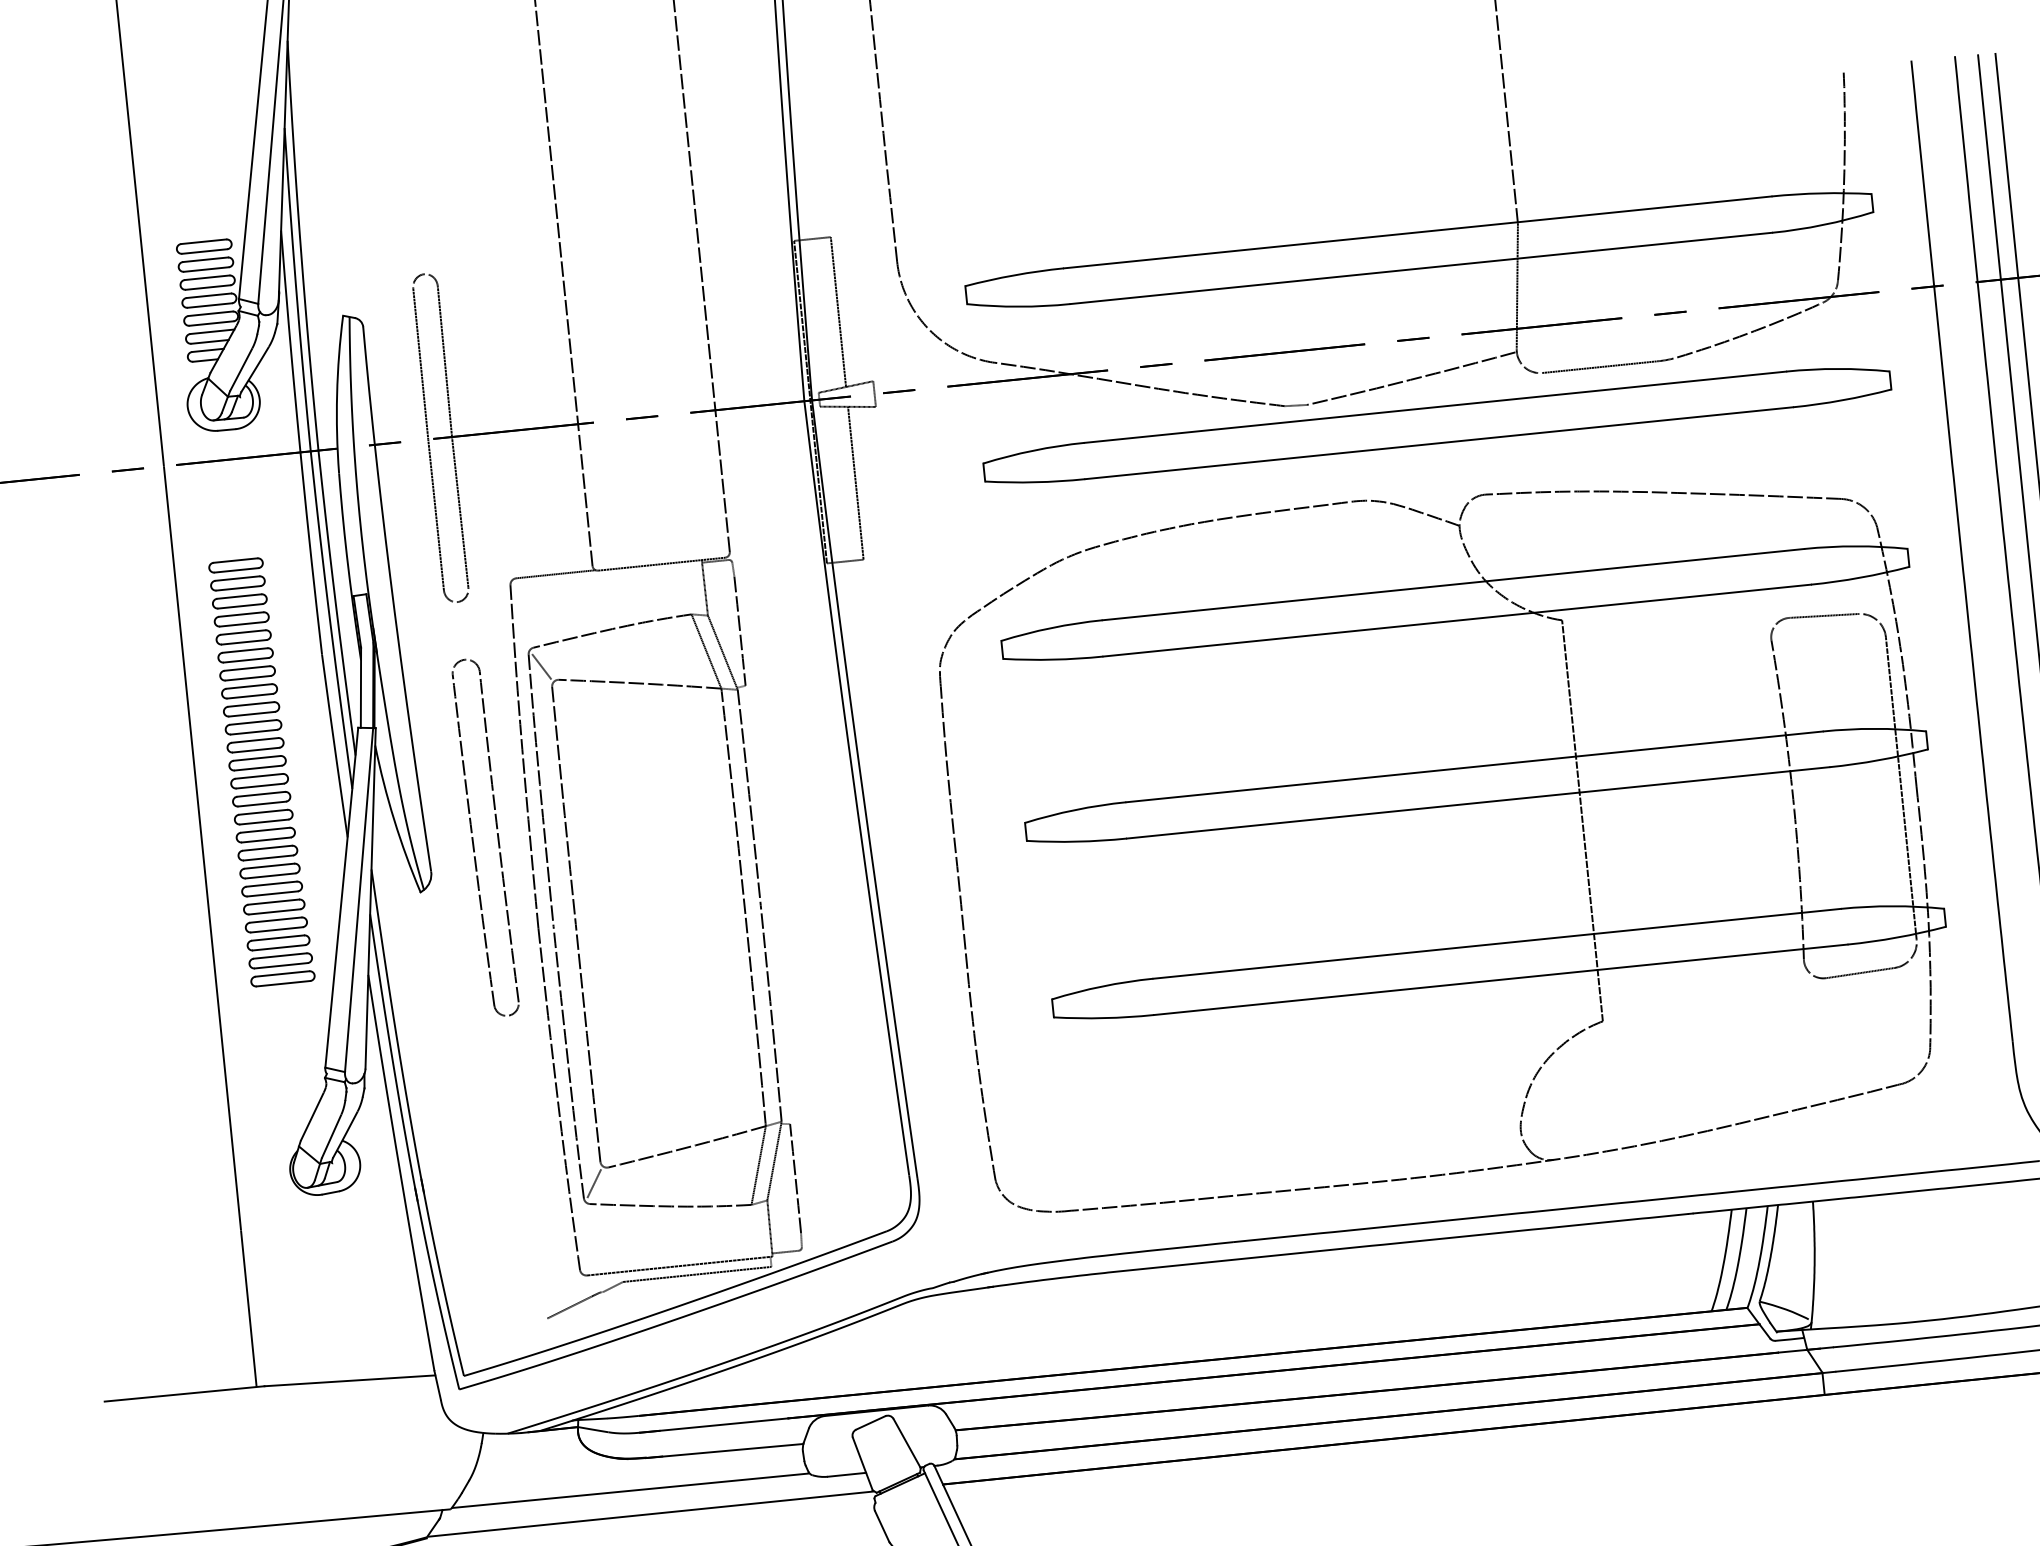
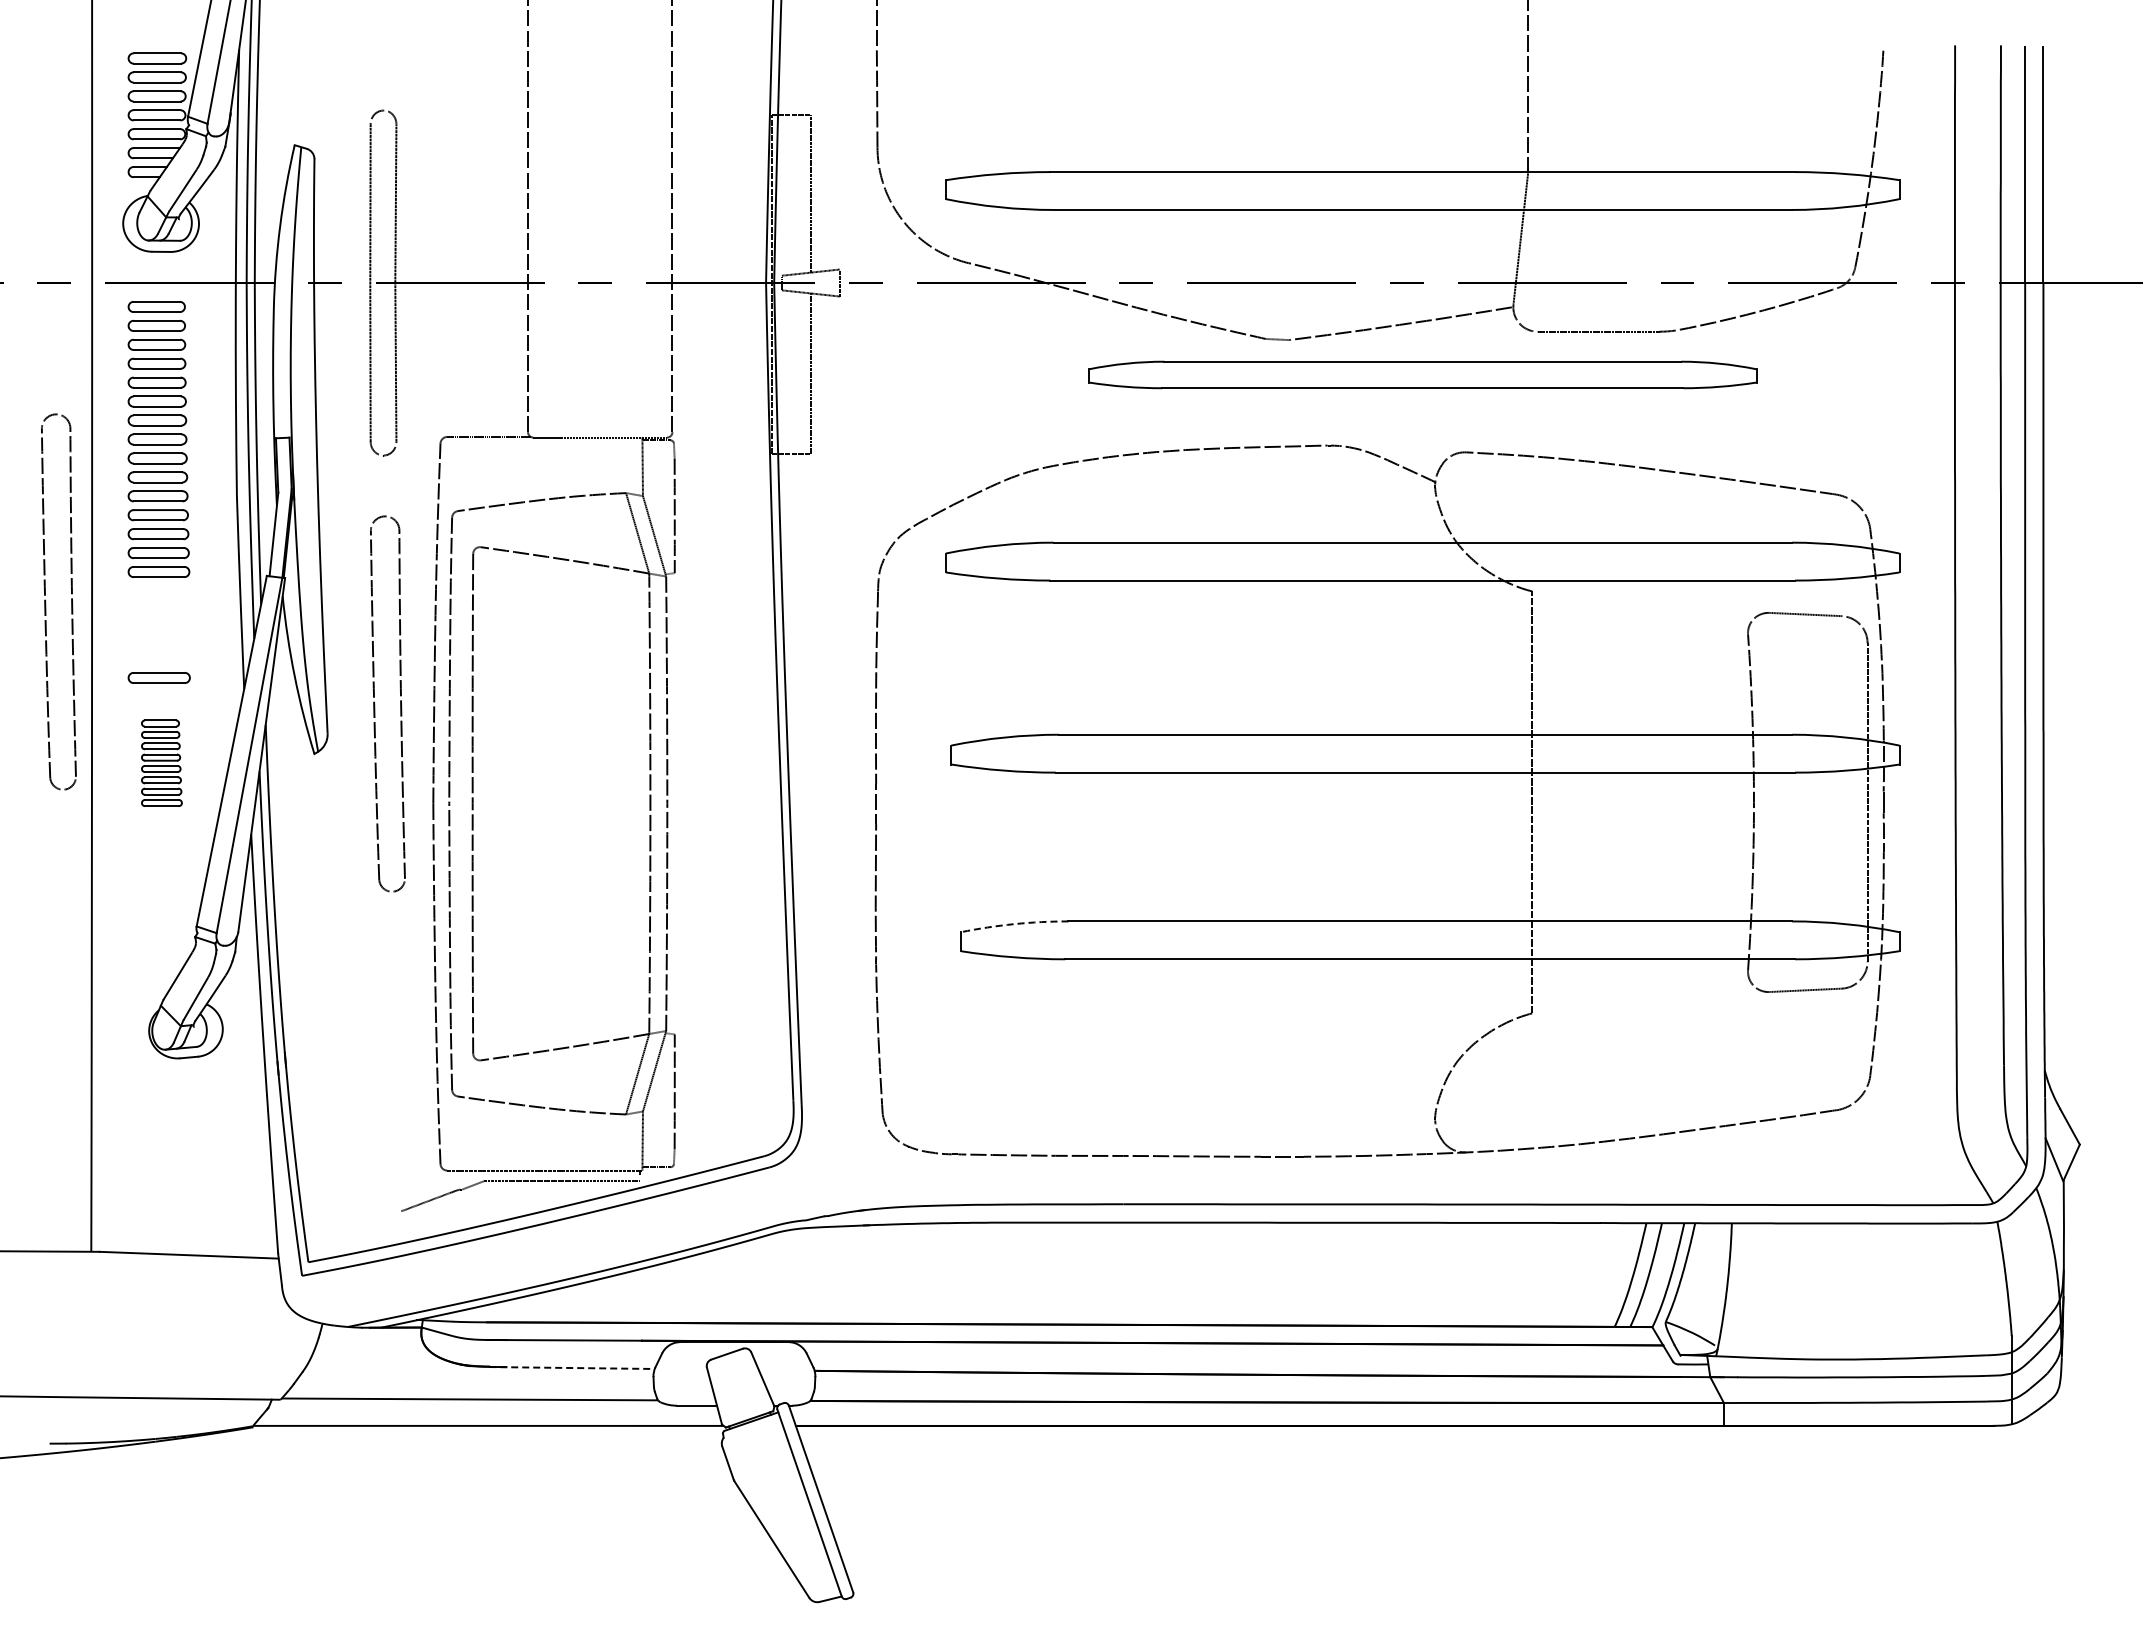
part: (1436, 424) -> (1422, 374), size x0.7
line: (541, 666) -> (464, 531), removed
part: (250, 691) -> (158, 439), moved
part: (151, 774) -> (46, 602), added
part: (276, 916) -> (161, 763), size x0.6
arc: (1102, 986) -> (1014, 924), solid -> dashed
line: (594, 1183) -> (464, 1075), removed
line: (724, 1451) -> (571, 1368), solid -> dashed

